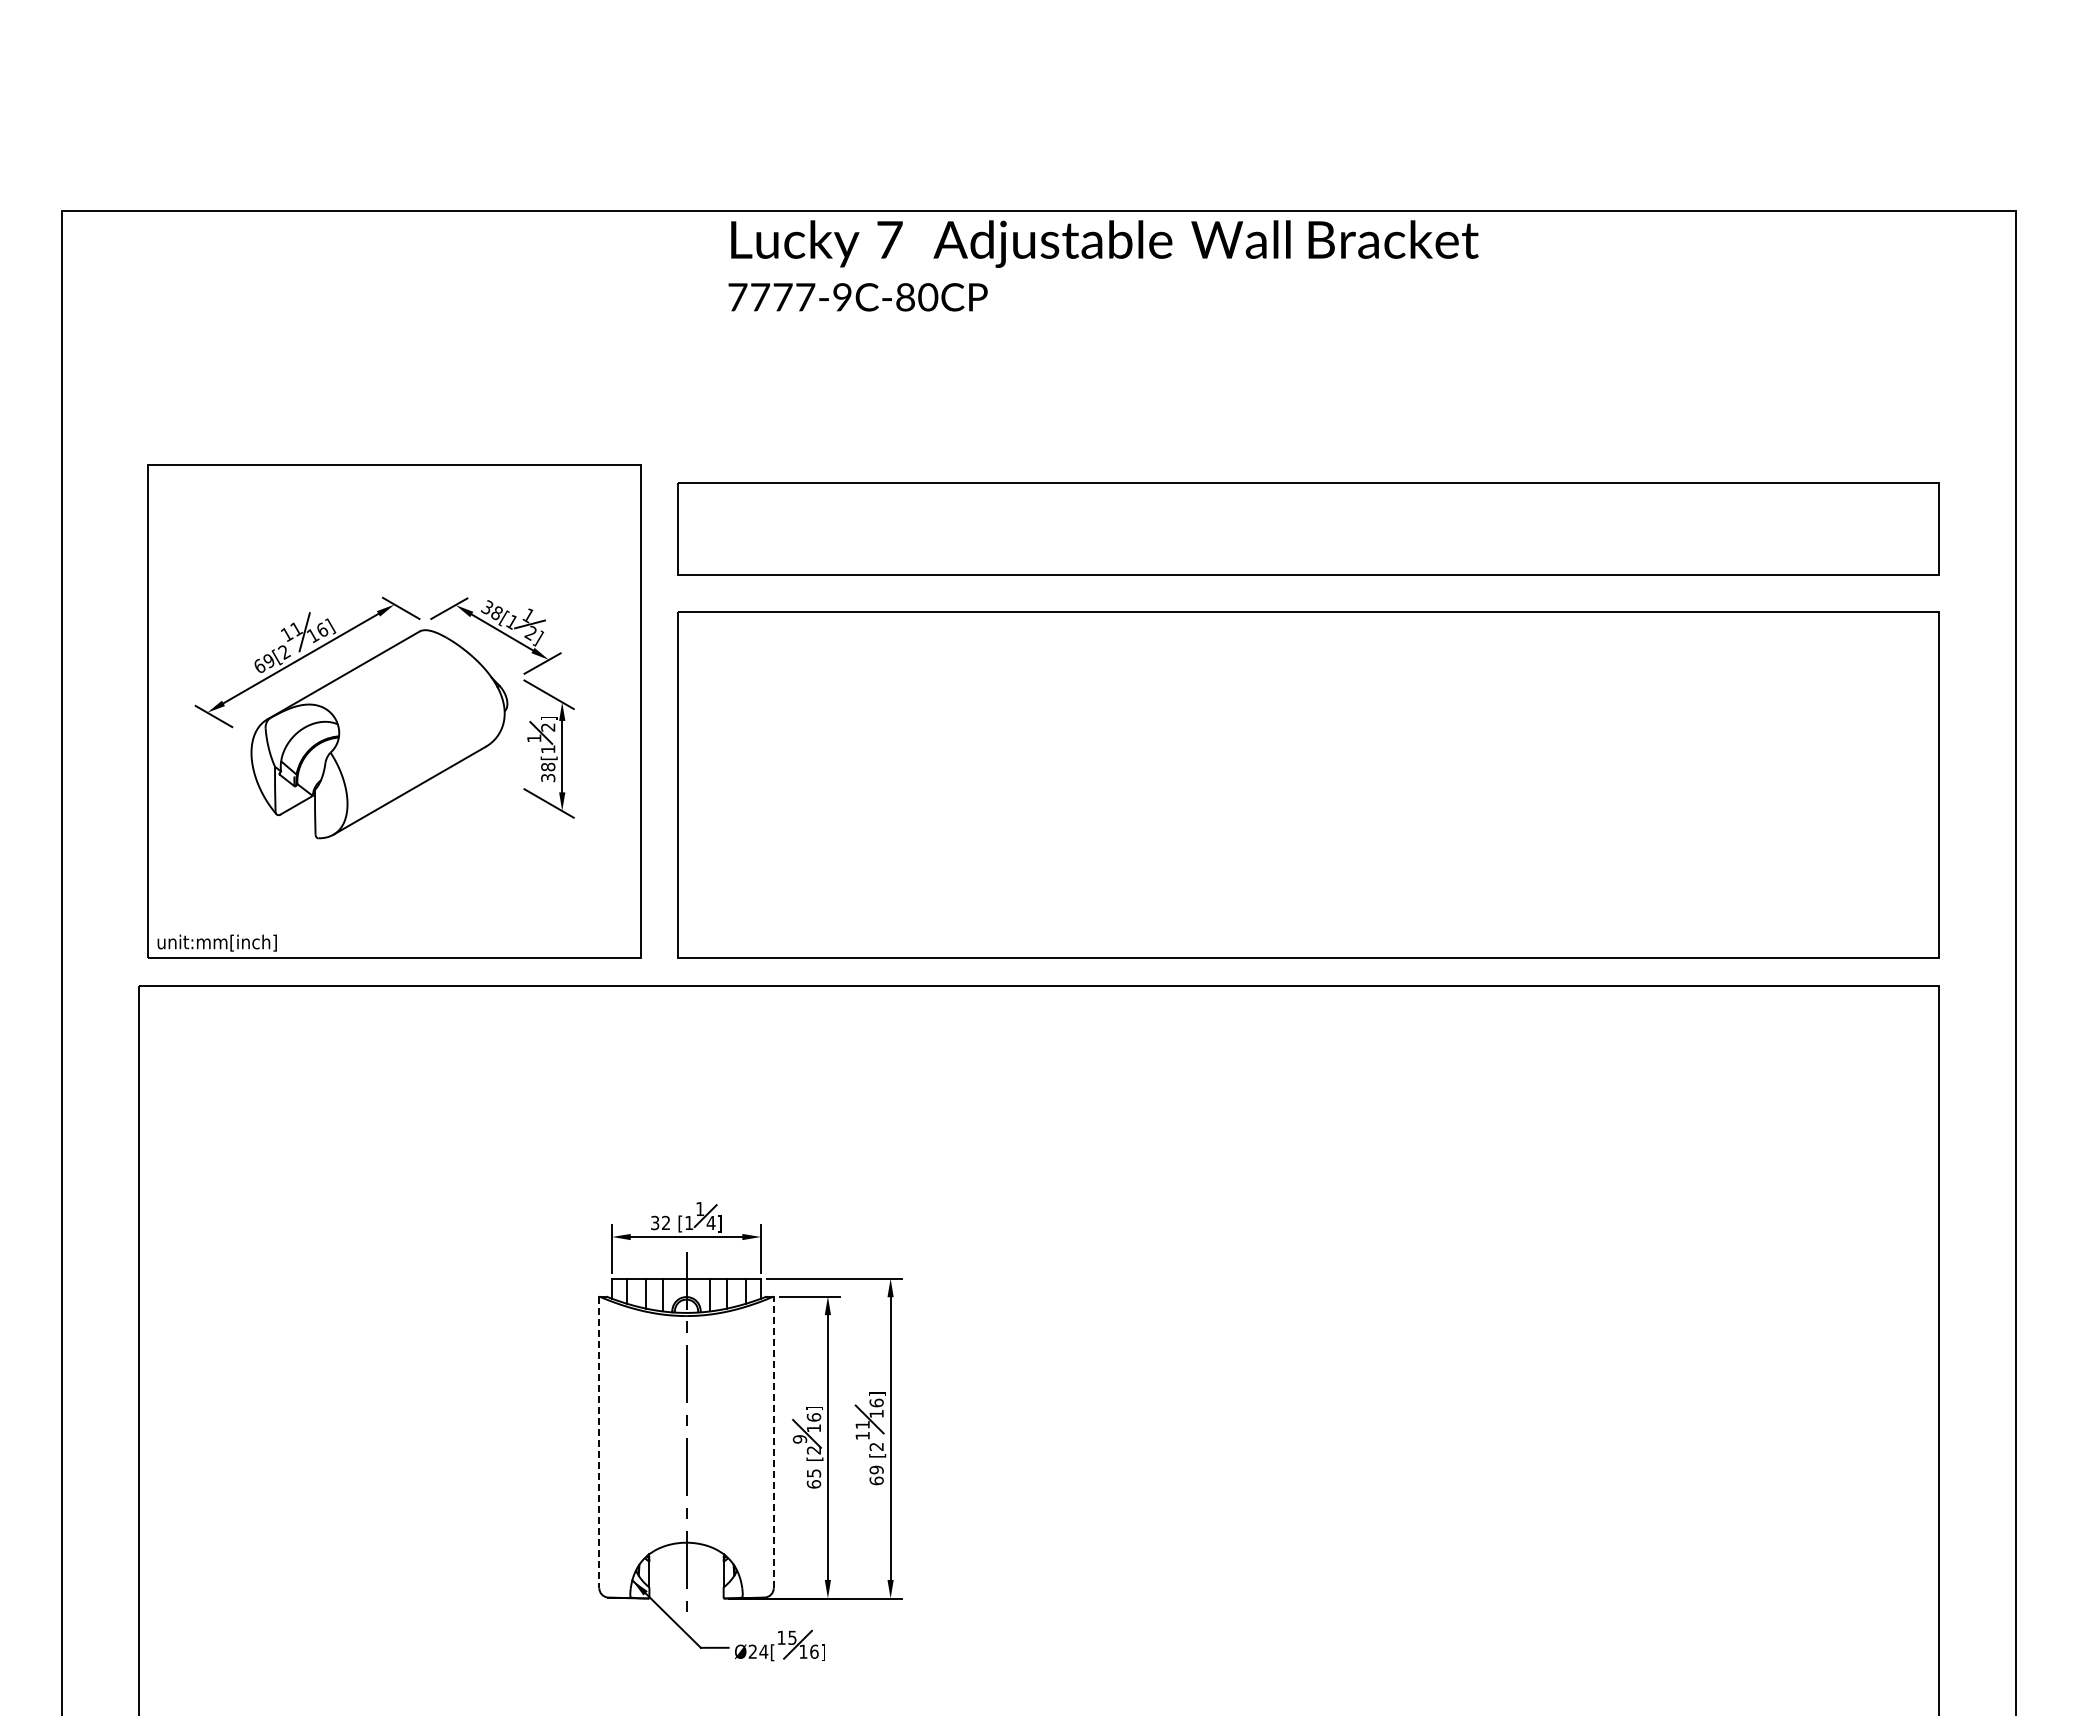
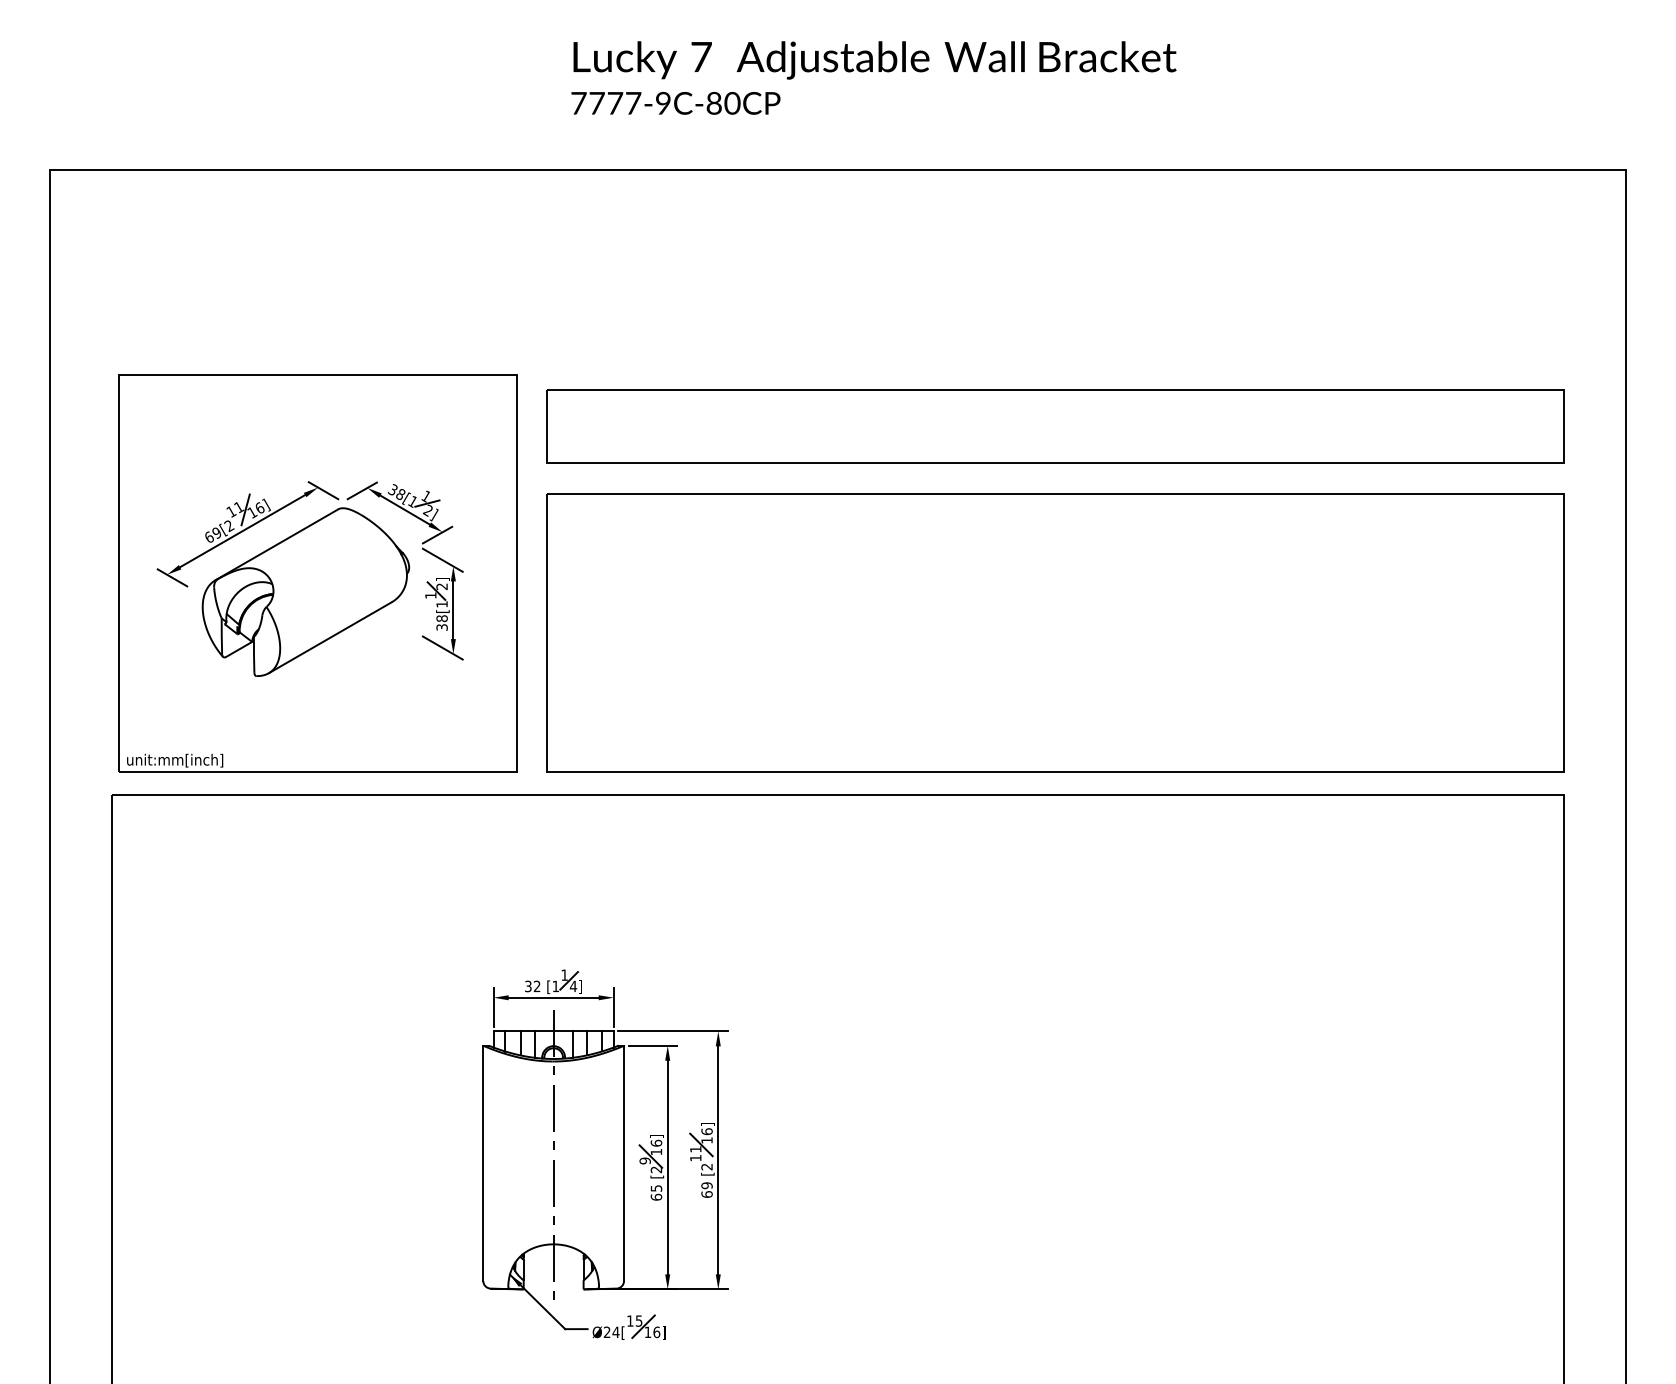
text: (1103, 265) -> (873, 77), moved
line: (599, 1442) -> (483, 1163), dashed -> solid
line: (773, 1442) -> (623, 1163), dashed -> solid

